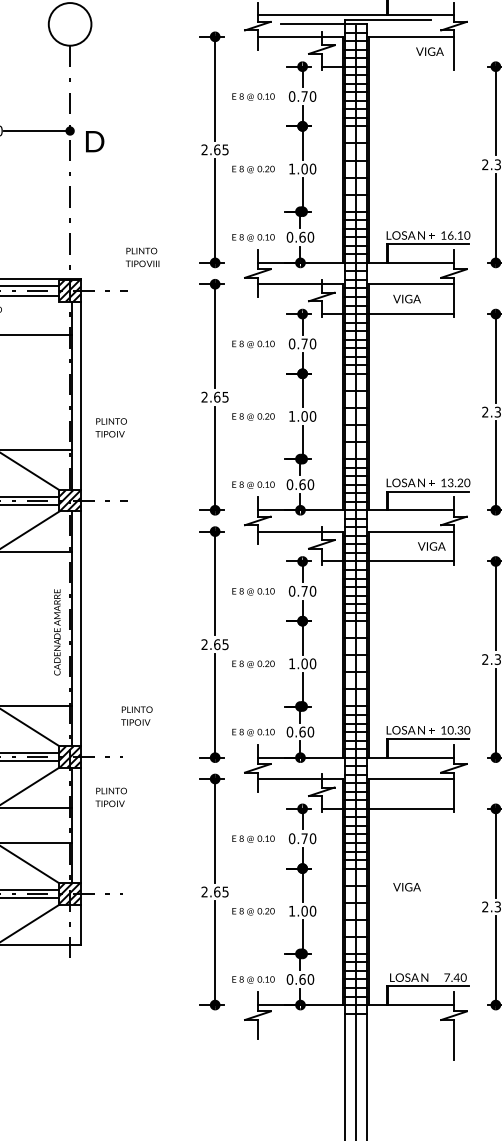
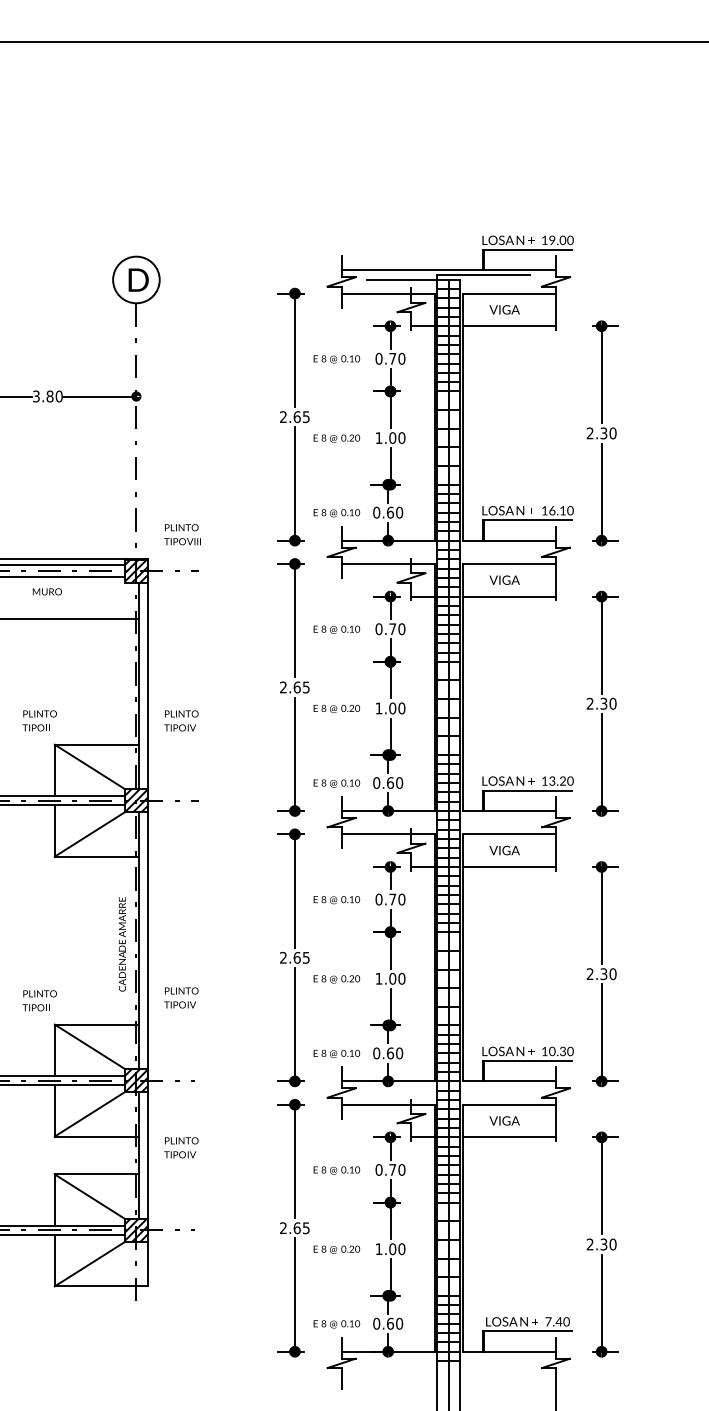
text: (429, 51) -> (504, 309), moved
line: (410, 66) -> (508, 326), added
text: (94, 141) -> (138, 279), moved
text: (142, 257) -> (182, 534), moved
text: (431, 546) -> (504, 850), moved
text: (136, 715) -> (181, 997), moved
text: (111, 797) -> (181, 1147), moved
text: (406, 886) -> (504, 1120), moved

